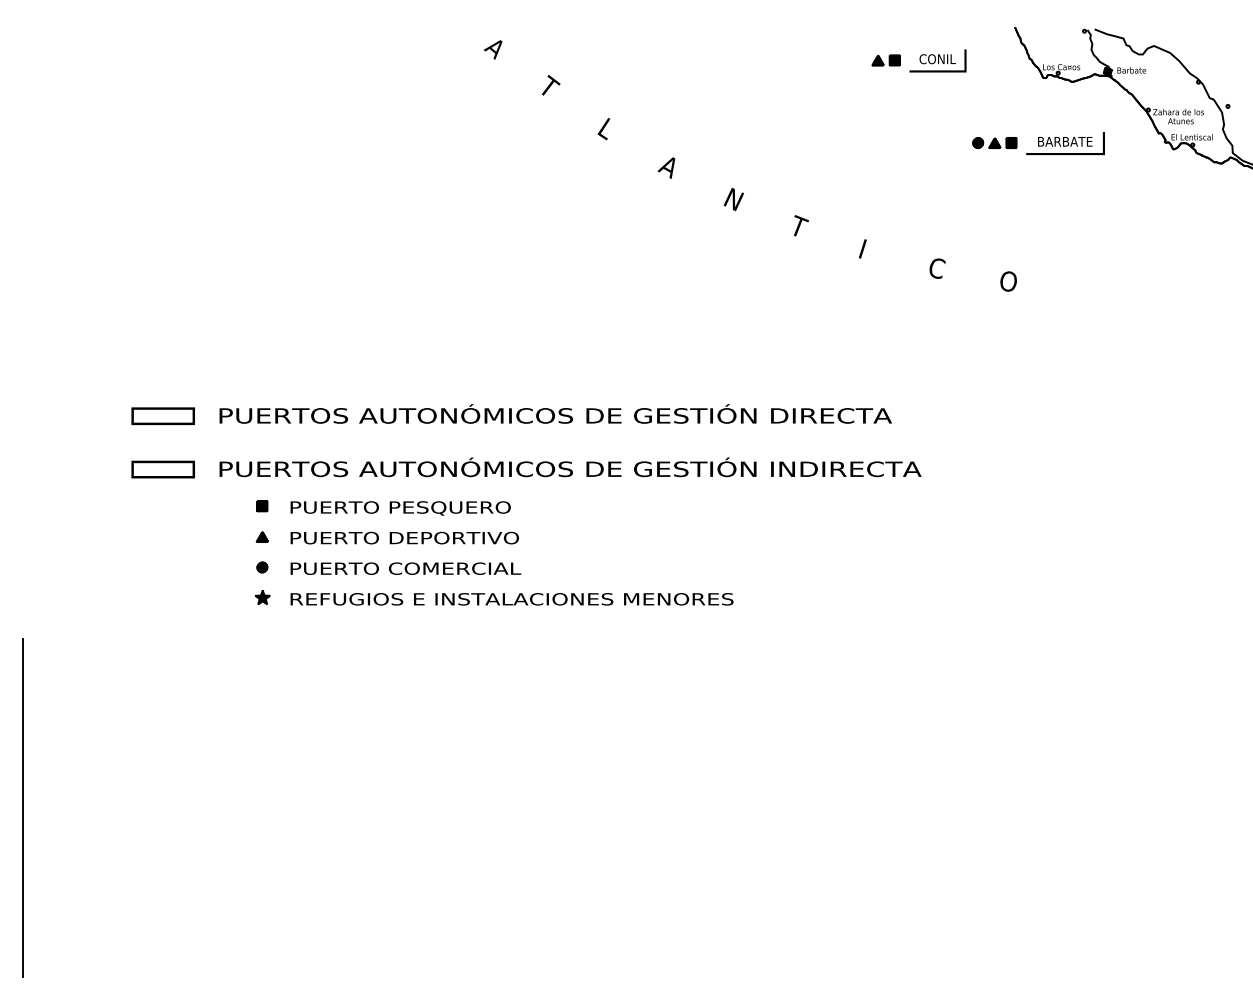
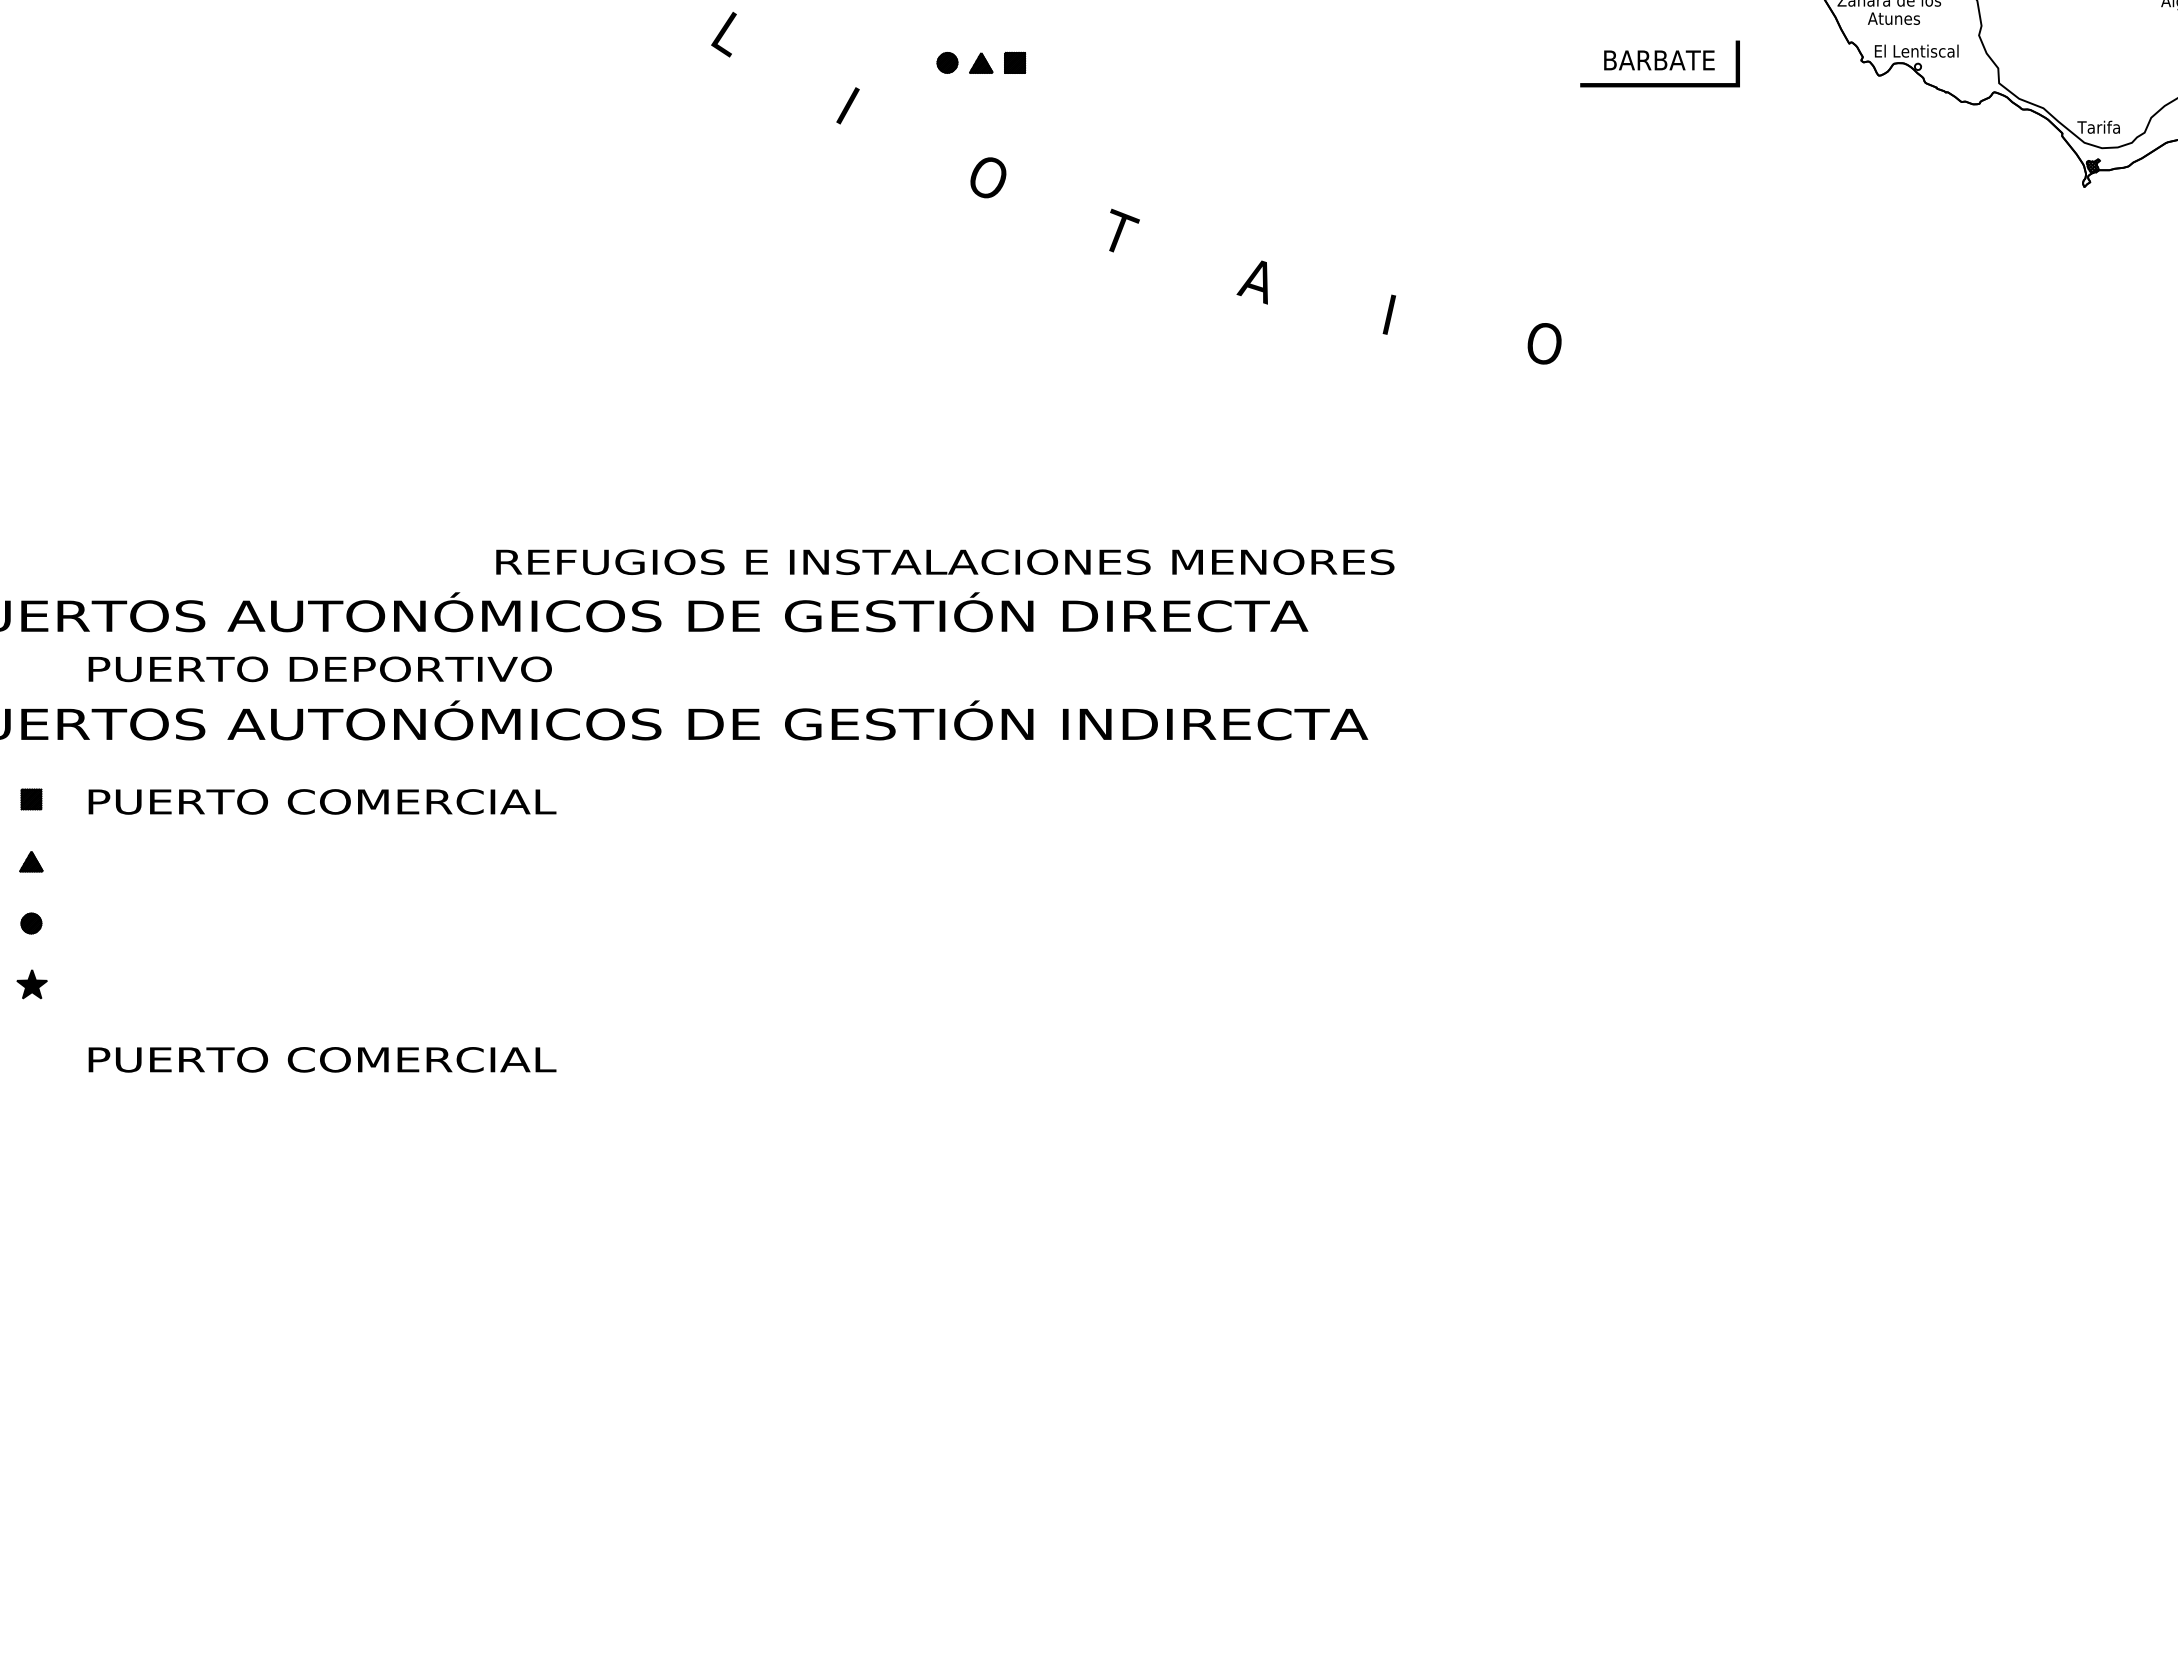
part: (994, 143) -> (980, 63), moved
text: (666, 166) -> (850, 110), A -> I
text: (733, 199) -> (986, 177), N -> O
text: (864, 250) -> (1252, 280), I -> A
text: (936, 267) -> (1398, 315), C -> I
text: (454, 508) -> (420, 803), PUERTO PESQUERO -> PUERTO COMERCIAL
text: (404, 537) -> (319, 668), moved
text: (405, 568) -> (321, 1059), moved
text: (511, 599) -> (944, 562), moved

